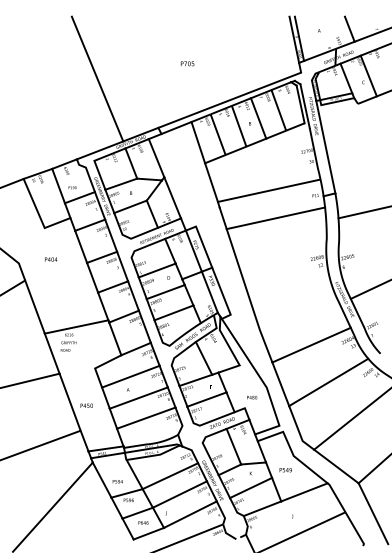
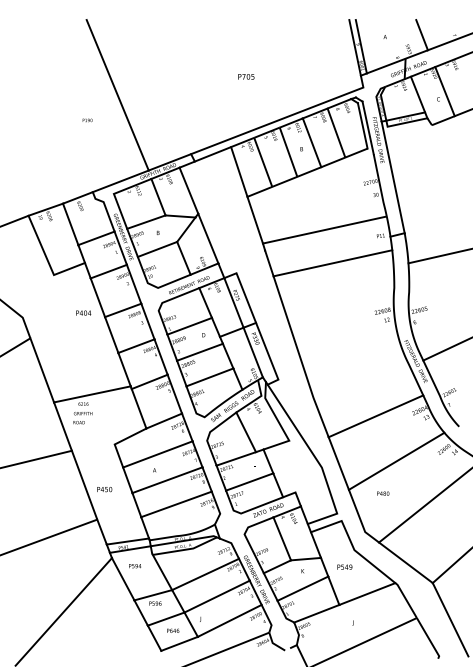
text: (187, 63) -> (246, 76), moved
text: (72, 187) -> (87, 120), moved
text: (50, 259) -> (83, 312), moved
text: (252, 397) -> (383, 493), moved
text: (117, 482) -> (134, 566), moved

